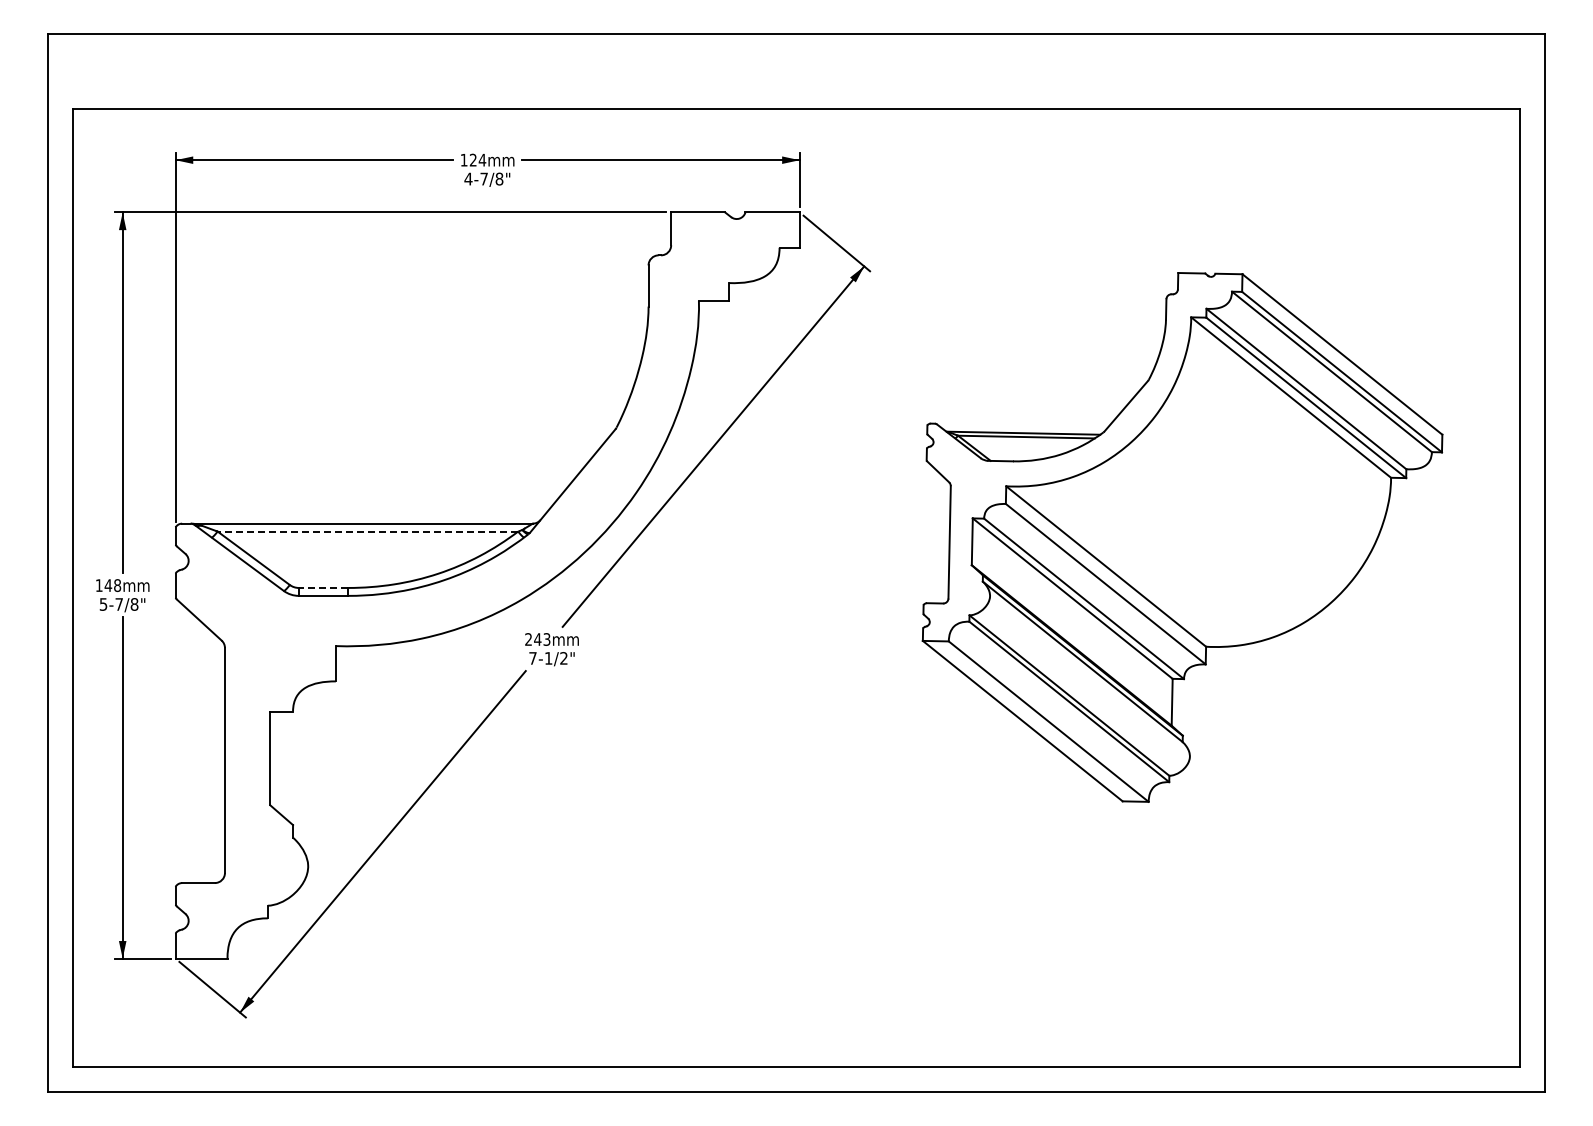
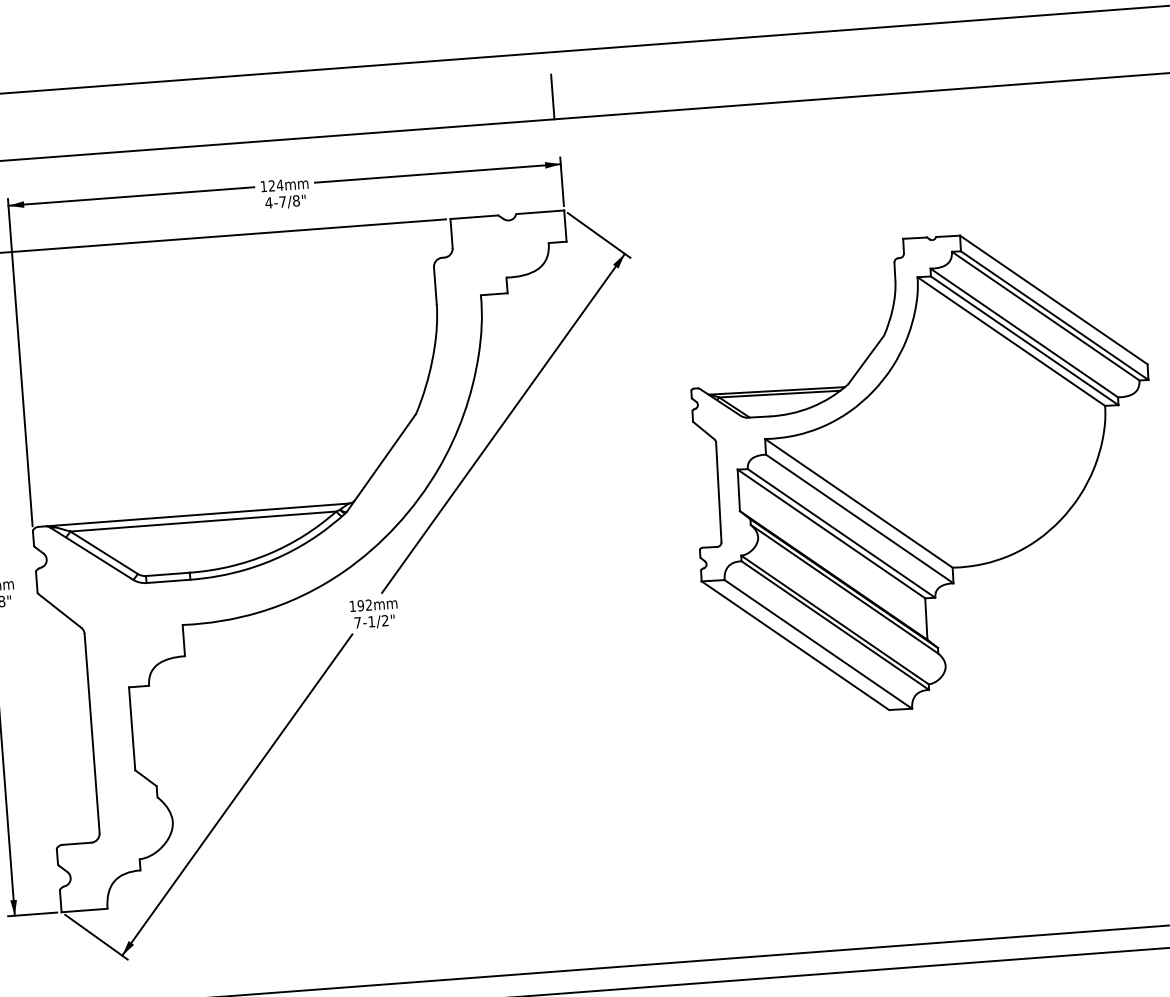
line: (796, 83) -> (552, 96), added
line: (367, 531) -> (203, 521), dashed -> solid
line: (323, 587) -> (167, 573), dashed -> solid
text: (537, 639) -> (360, 605), 243 -> 192

